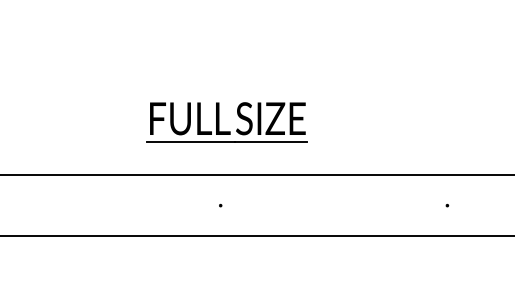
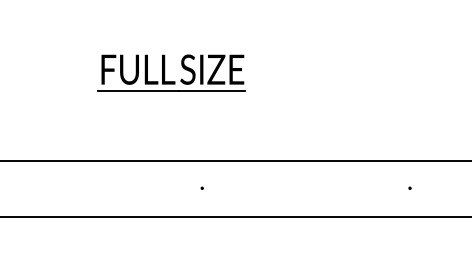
part: (226, 121) -> (171, 72), moved

